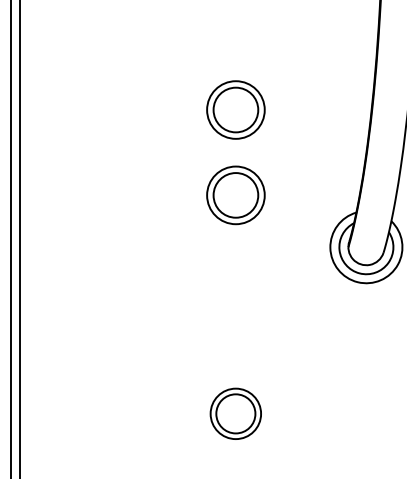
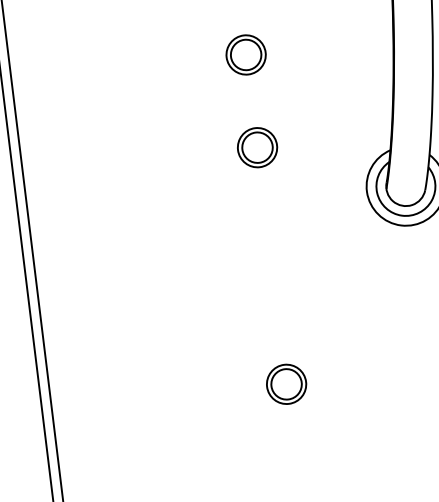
part: (235, 109) -> (245, 54), size x0.62
part: (235, 195) -> (257, 147), size x0.62
part: (235, 413) -> (286, 383), size x0.71

